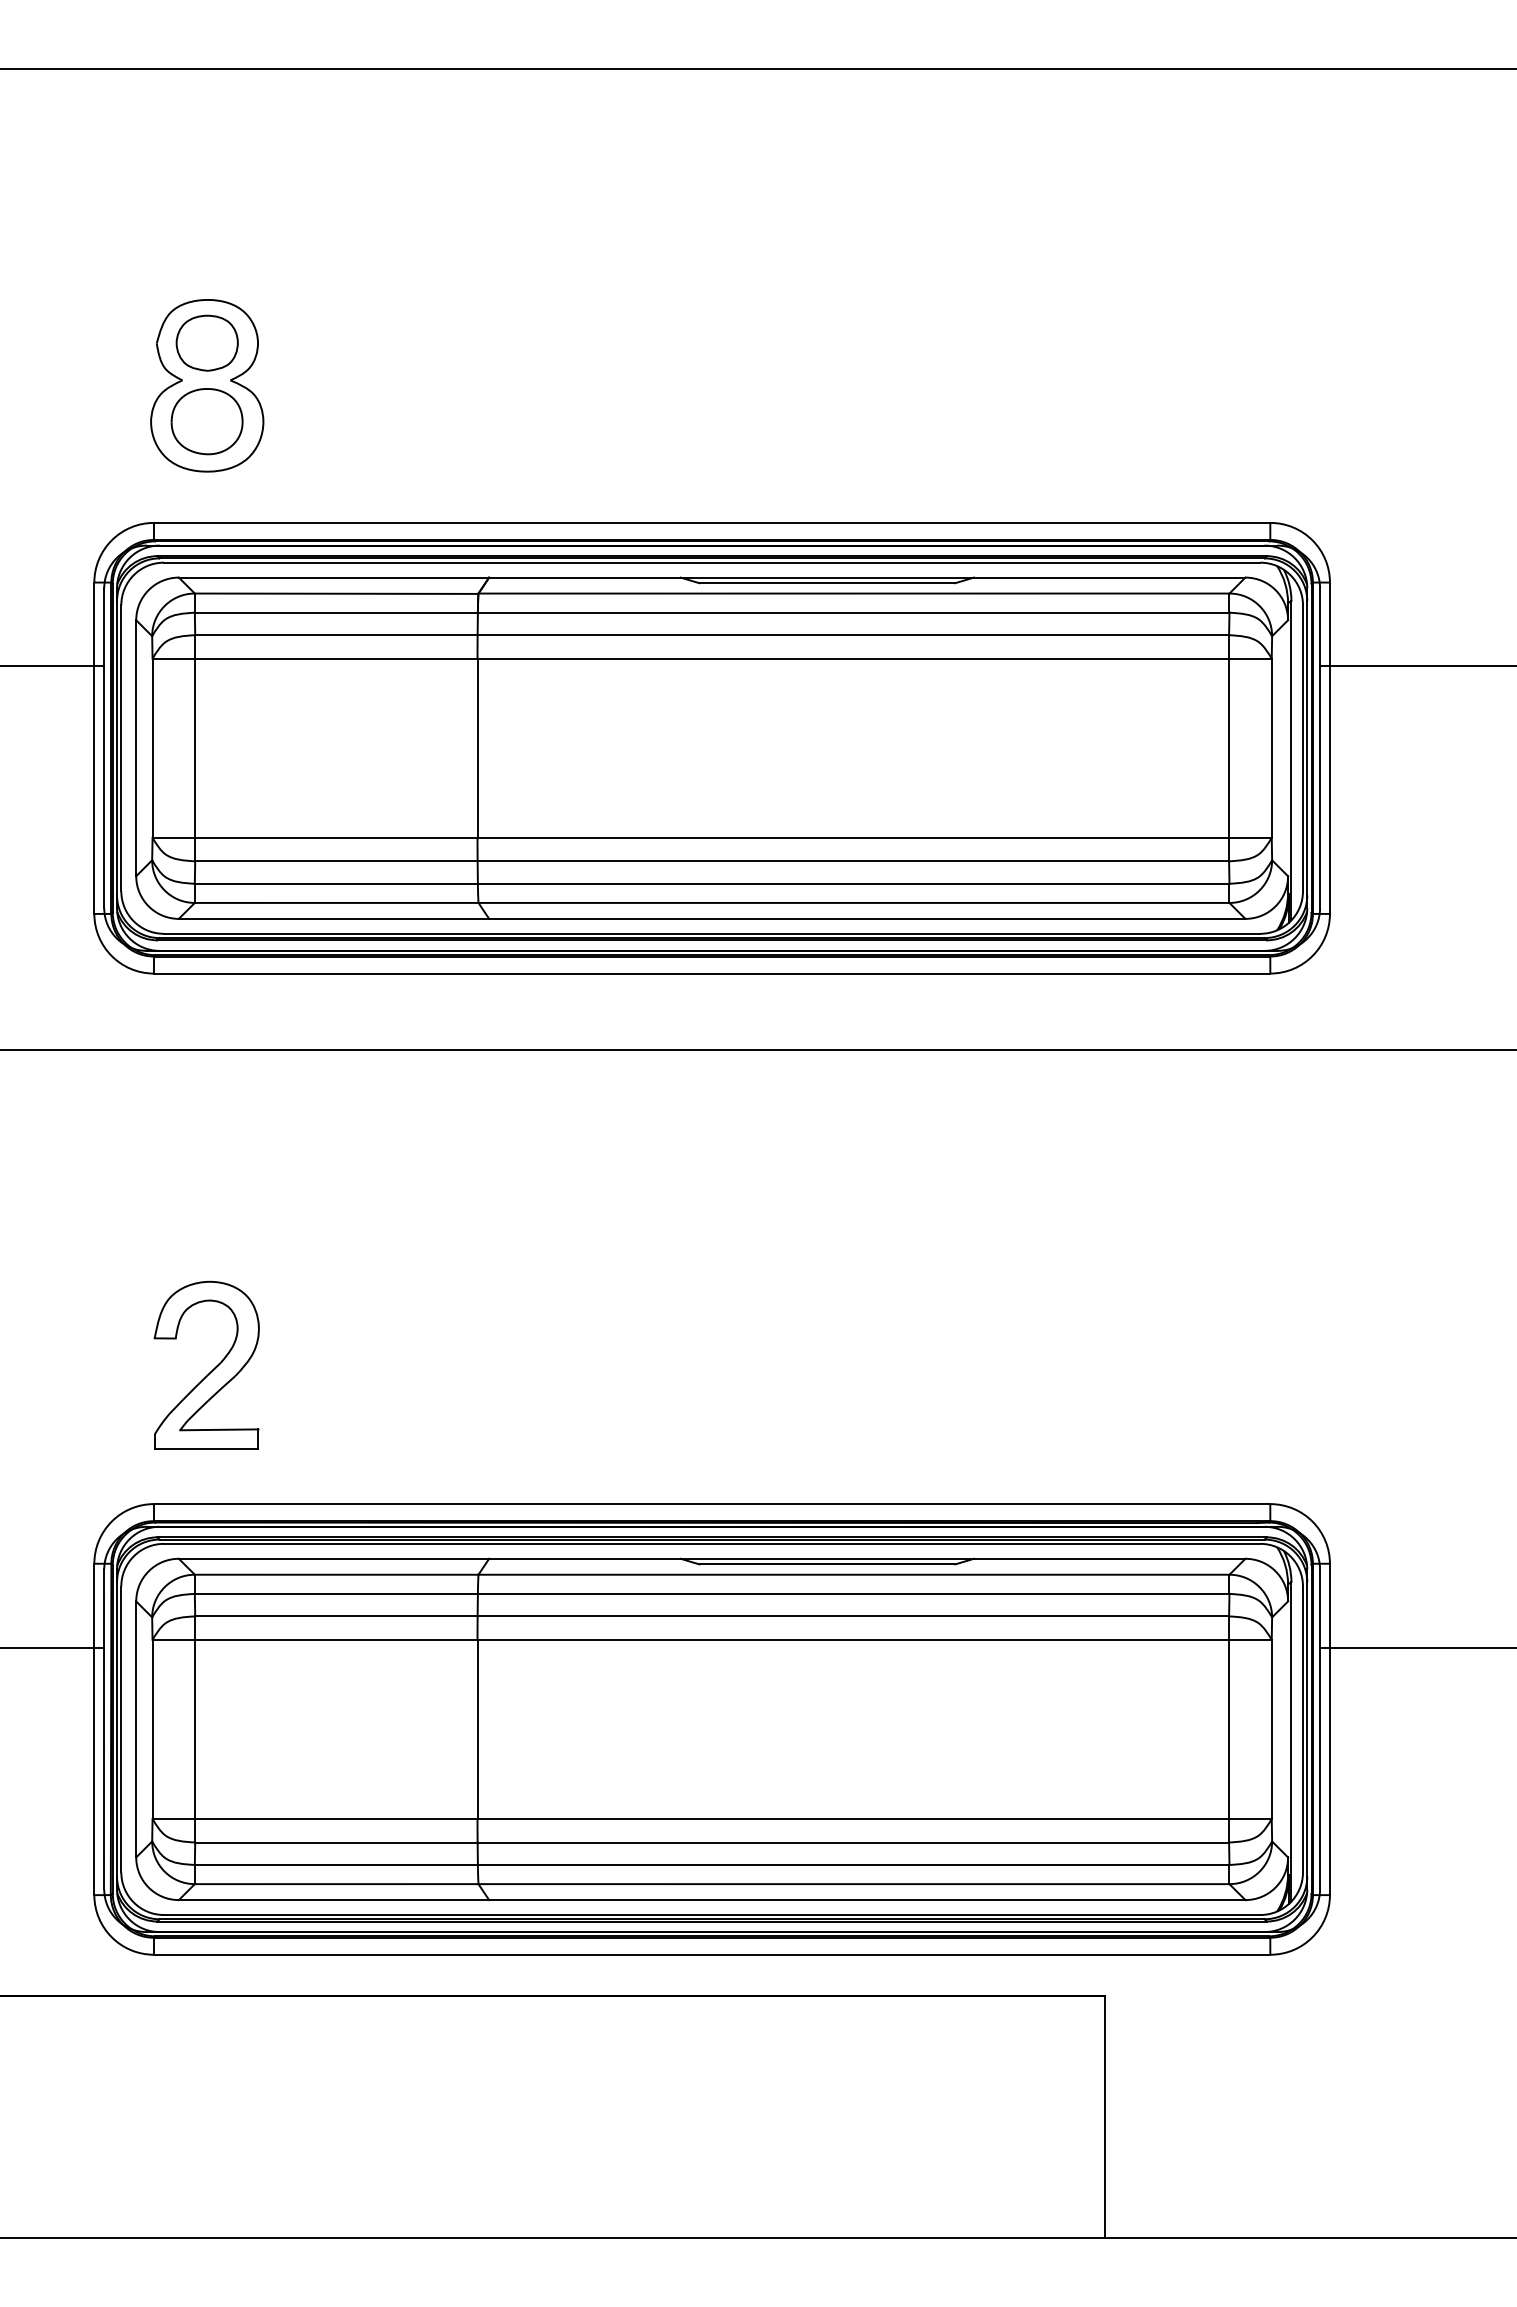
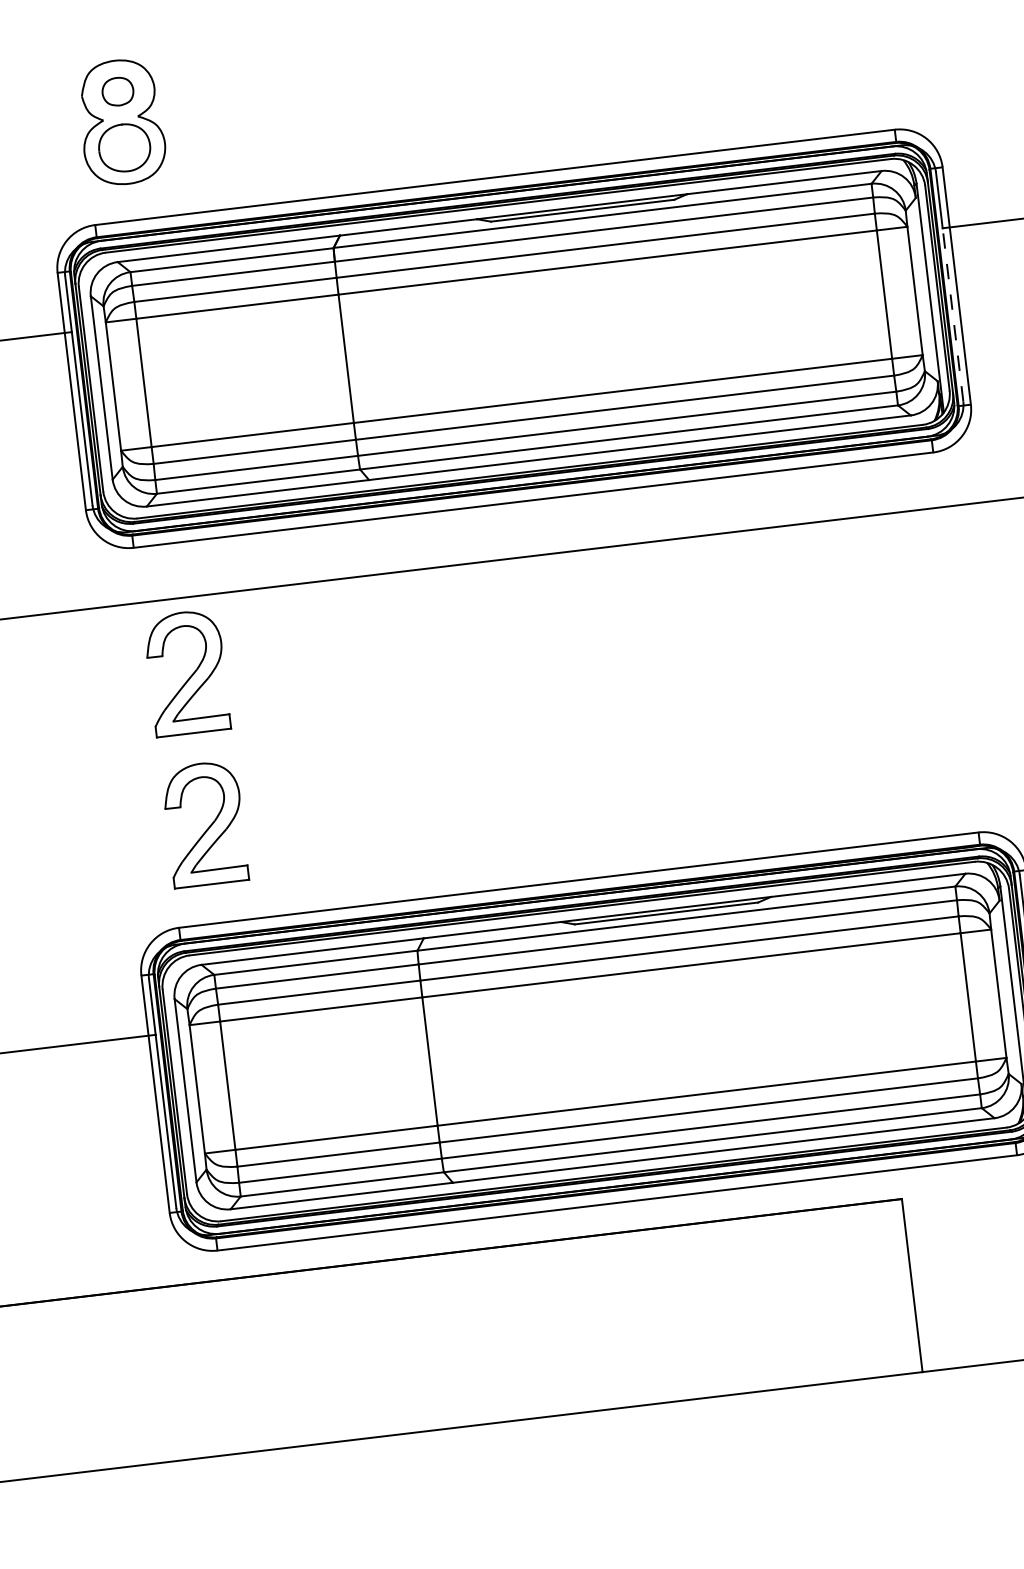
part: (206, 342) -> (117, 91), size x0.7
line: (1320, 787) -> (953, 314), solid -> dashed
part: (212, 1158) -> (191, 675), added

